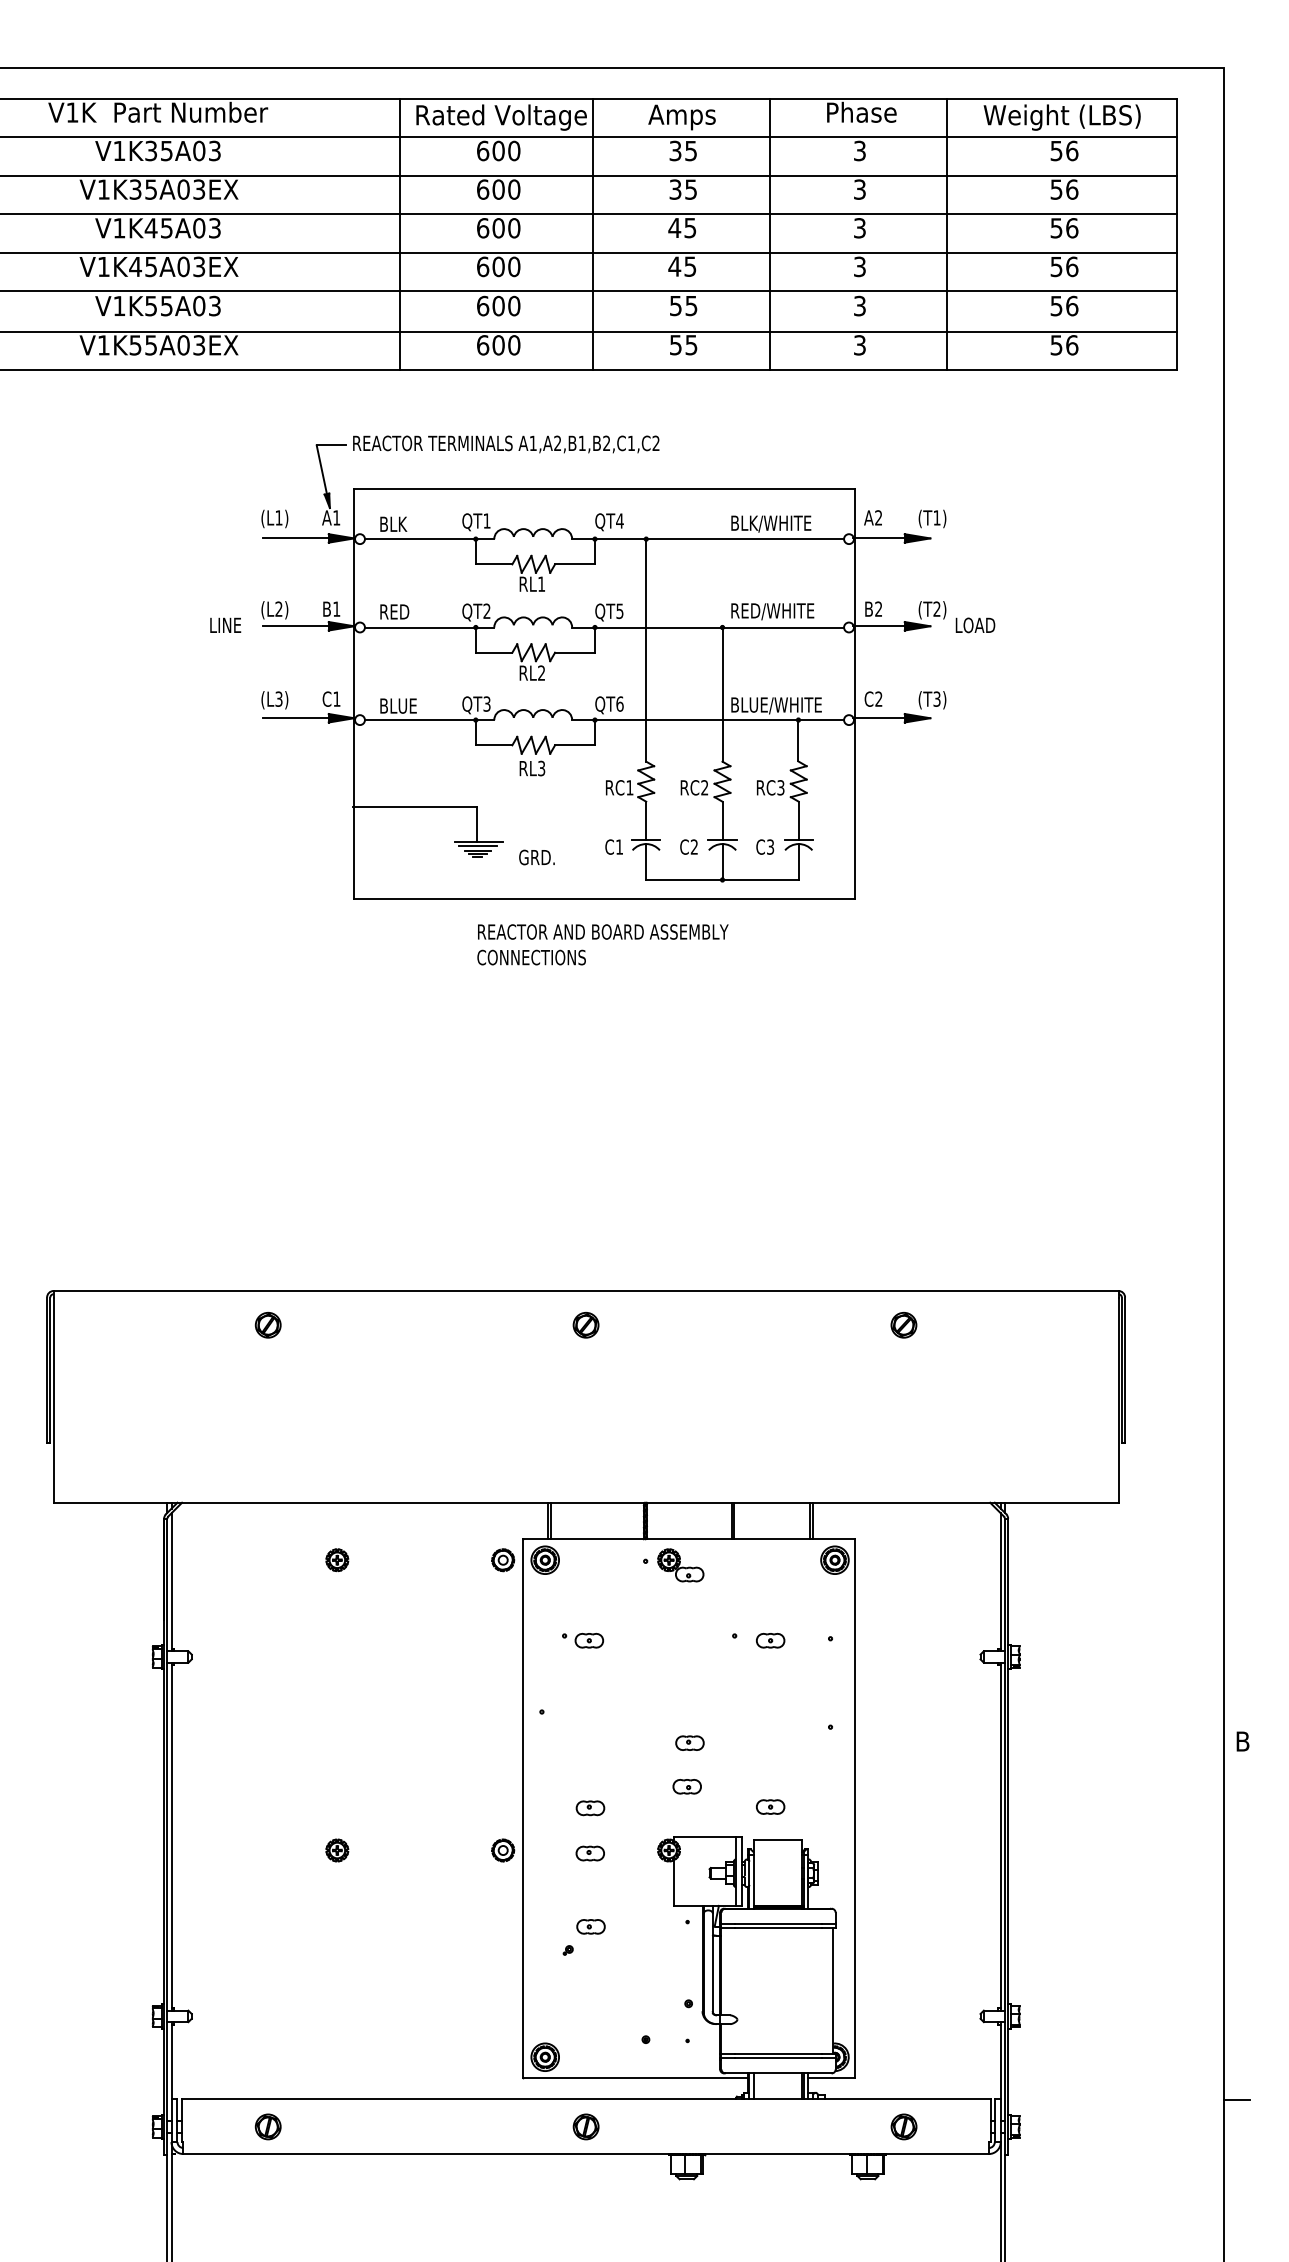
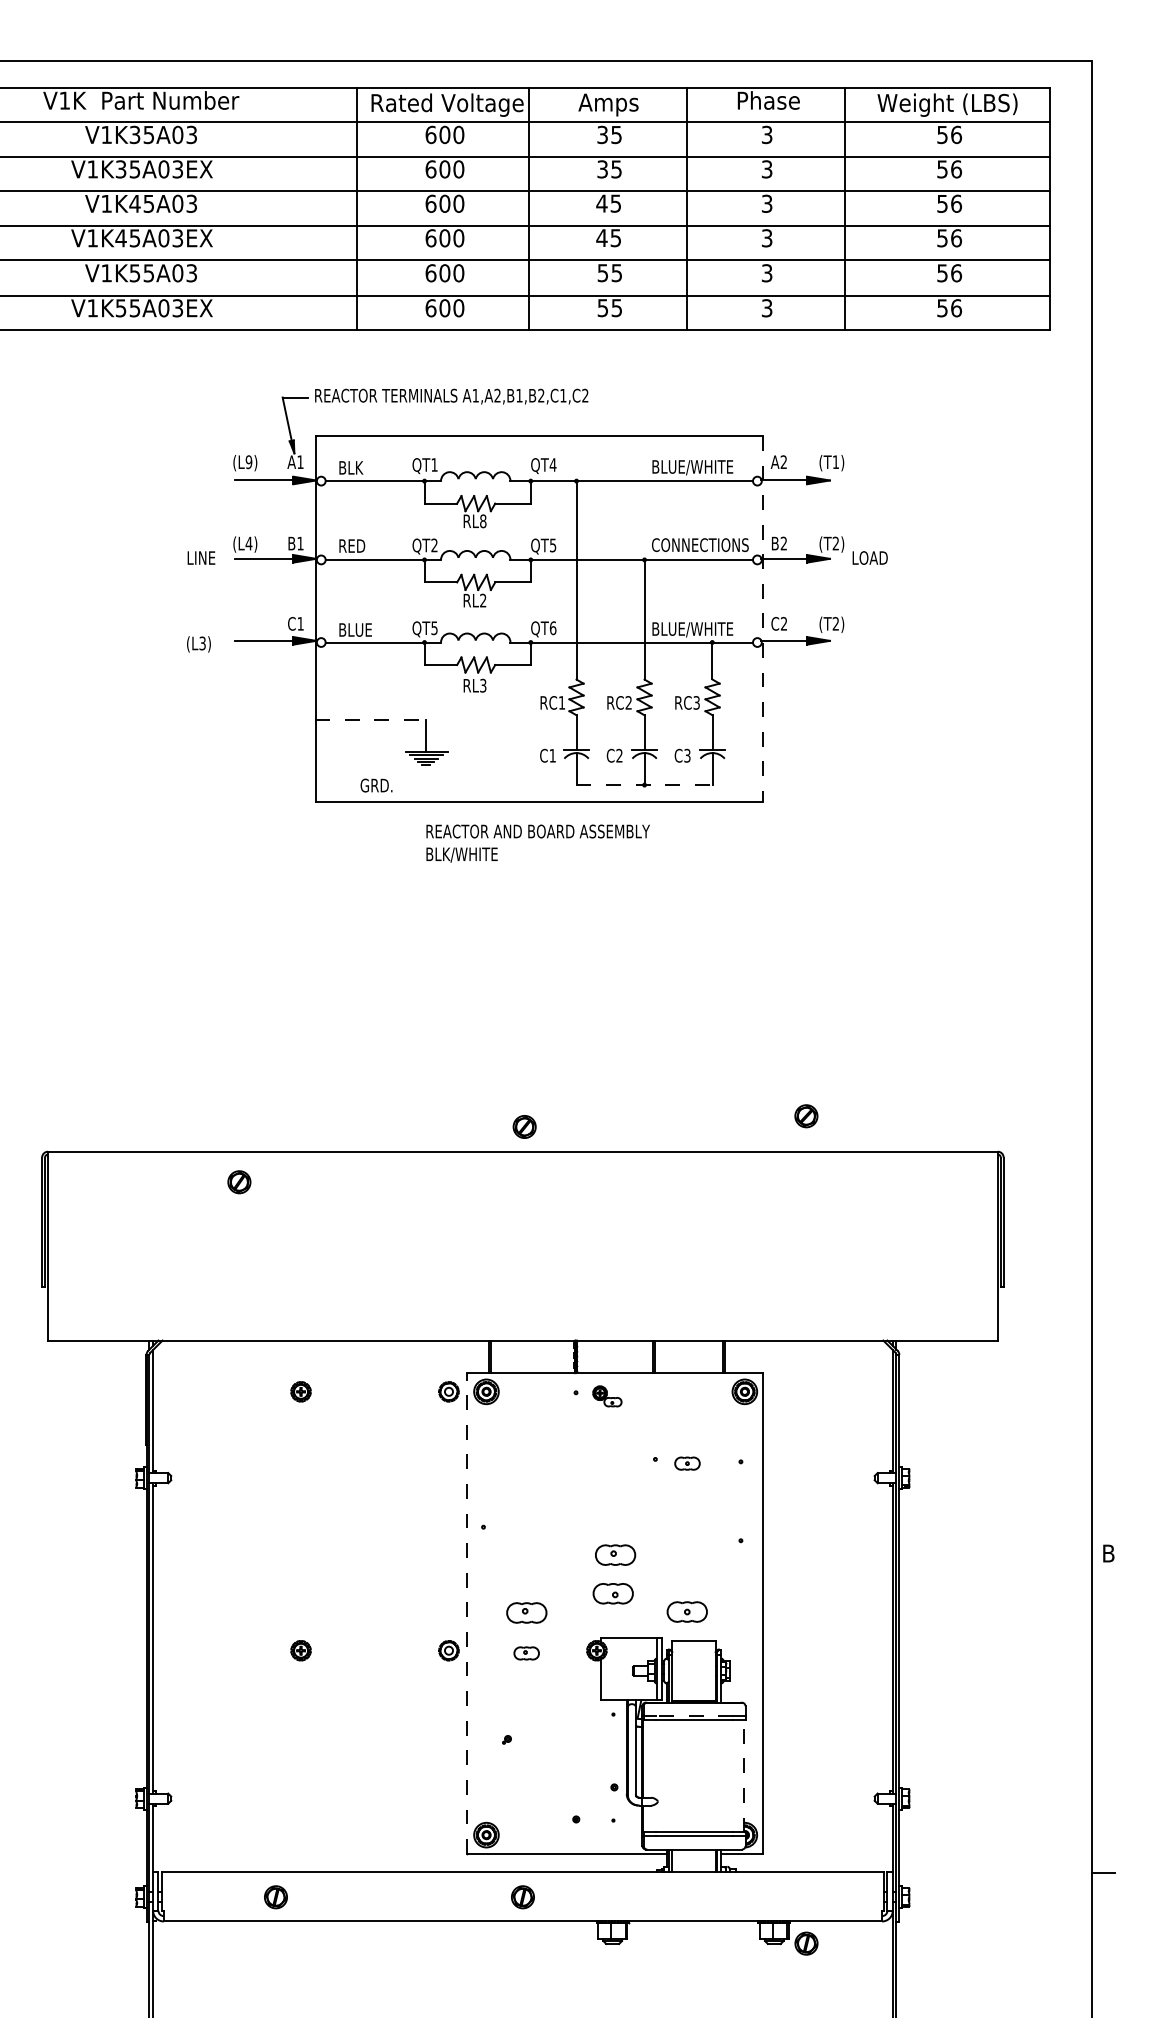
text: (278, 517) -> (248, 461), (L1) -> (L9)
text: (785, 523) -> (700, 467), BLK/WHITE -> BLUE/WHITE
text: (541, 583) -> (483, 520), RL1 -> RL8
text: (278, 608) -> (248, 542), (L2) -> (L4)
text: (784, 611) -> (699, 545), RED/WHITE -> CONNECTIONS
line: (855, 694) -> (763, 619), solid -> dashed
text: (936, 698) -> (835, 623), (T3) -> (T2)
text: (274, 700) -> (198, 644), moved
text: (486, 703) -> (434, 627), QT3 -> QT5
line: (415, 807) -> (370, 720), solid -> dashed
text: (536, 857) -> (376, 785), moved
line: (723, 879) -> (645, 784), solid -> dashed
text: (531, 958) -> (474, 855), CONNECTIONS -> BLK/WHITE
part: (585, 1325) -> (524, 1127), moved
part: (903, 1325) -> (806, 1116), moved
part: (680, 1565) -> (607, 1396), size x0.7
part: (582, 1640) -> (519, 1463), removed
part: (689, 1742) -> (615, 1554), size x1.6
part: (686, 1786) -> (612, 1593), size x1.6
part: (770, 1806) -> (687, 1611), size x1.6
line: (523, 1808) -> (467, 1613), solid -> dashed
part: (590, 1808) -> (526, 1613), size x1.6
line: (778, 1923) -> (694, 1715), solid -> dashed
part: (590, 1926) -> (526, 1718), removed
line: (833, 1990) -> (743, 1775), solid -> dashed
part: (267, 2126) -> (275, 1896), moved
part: (903, 2126) -> (806, 1943), moved

